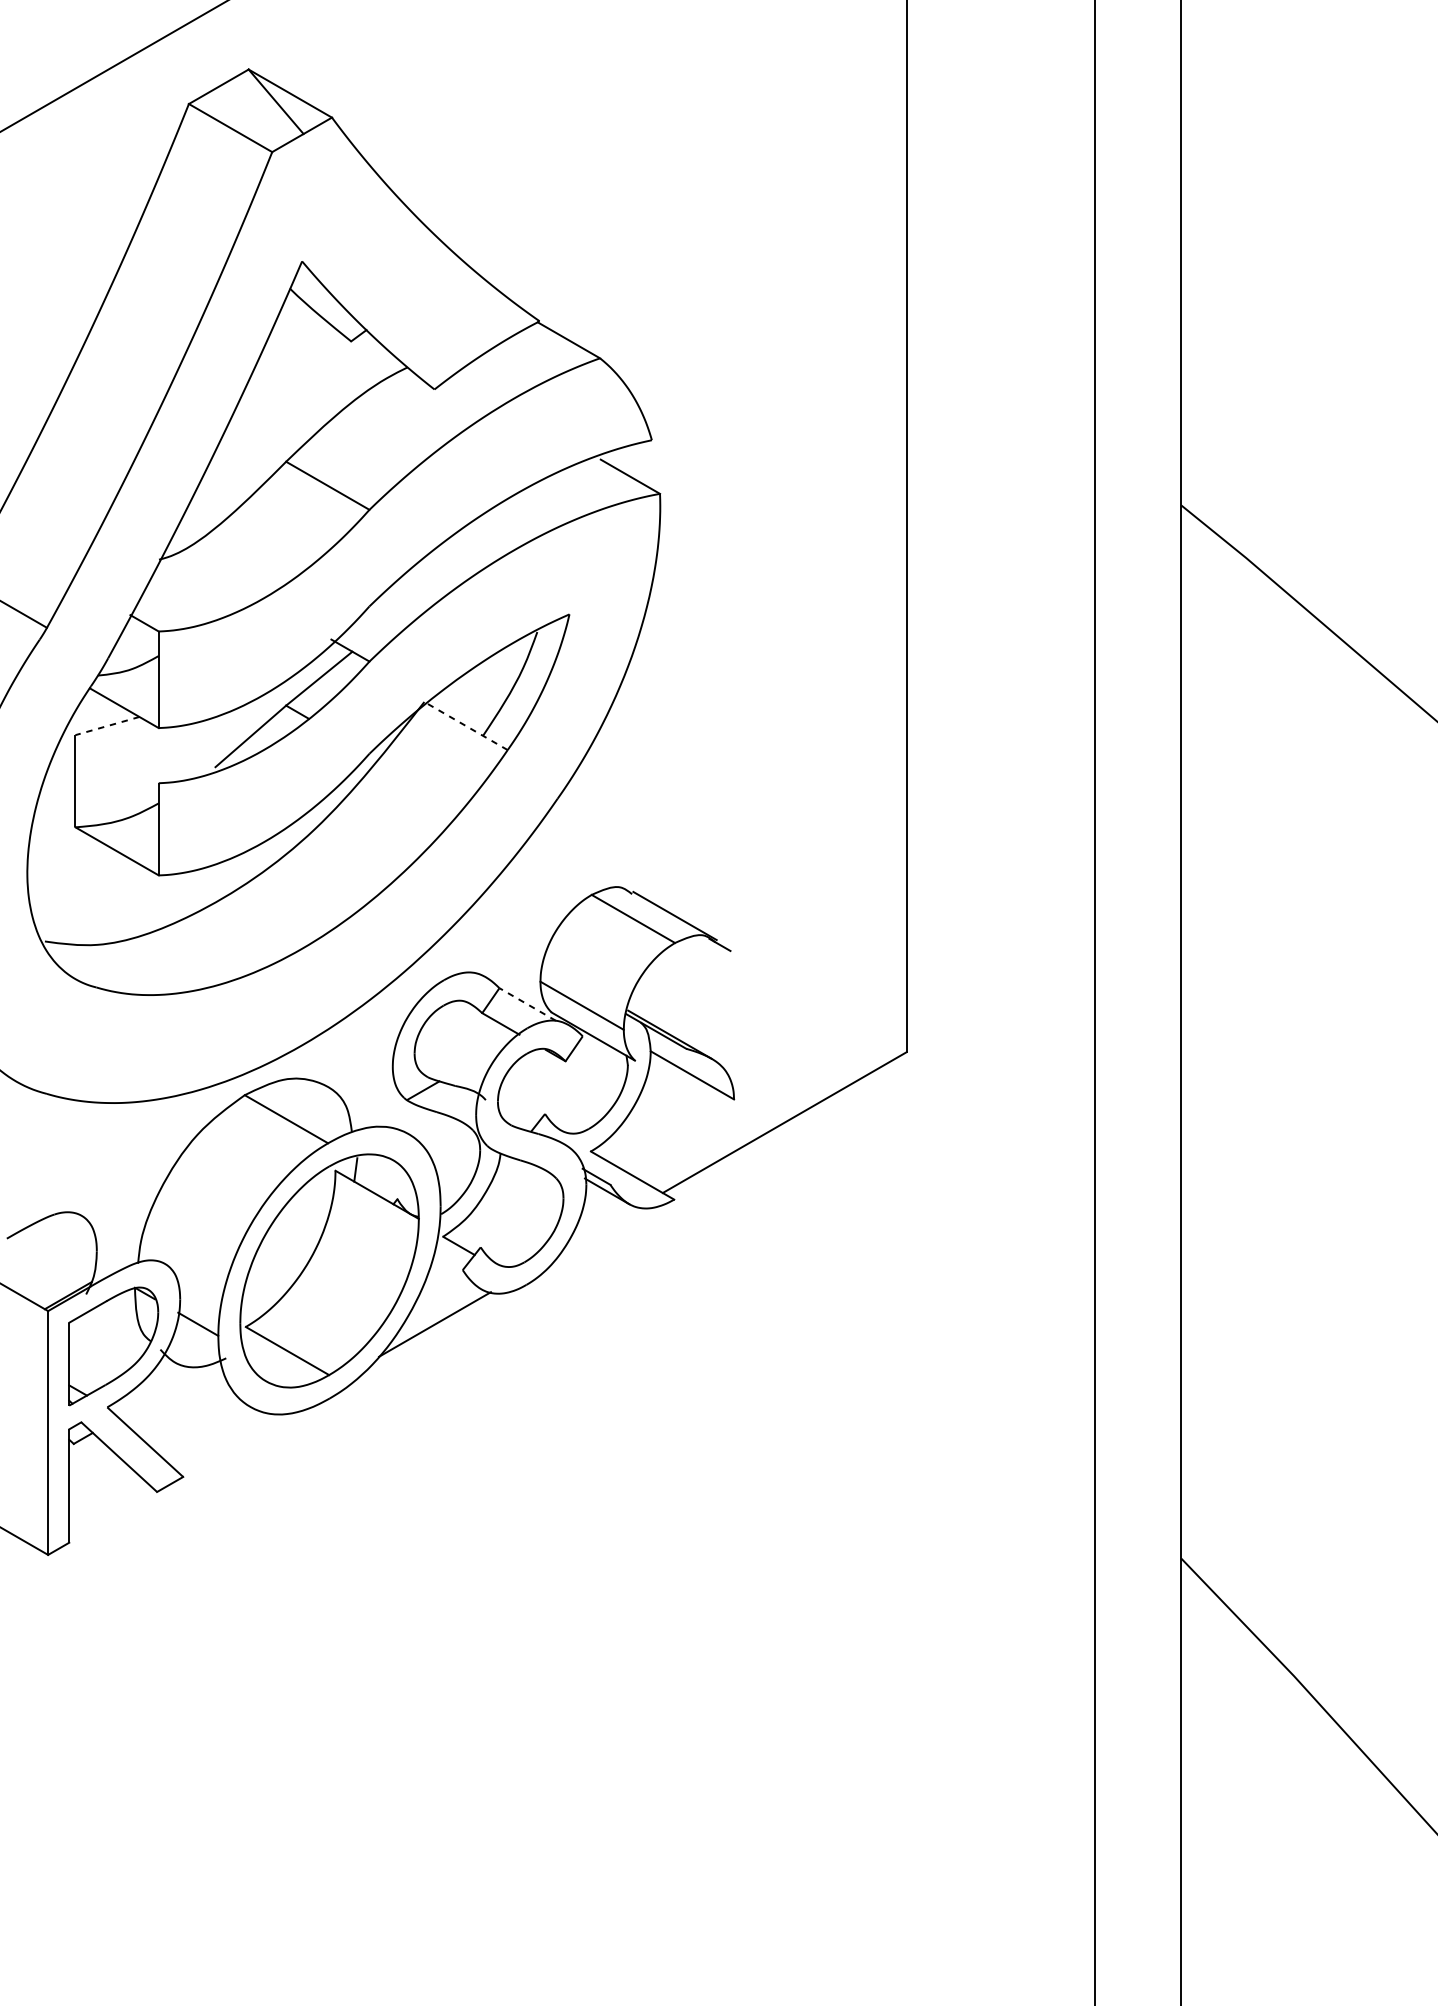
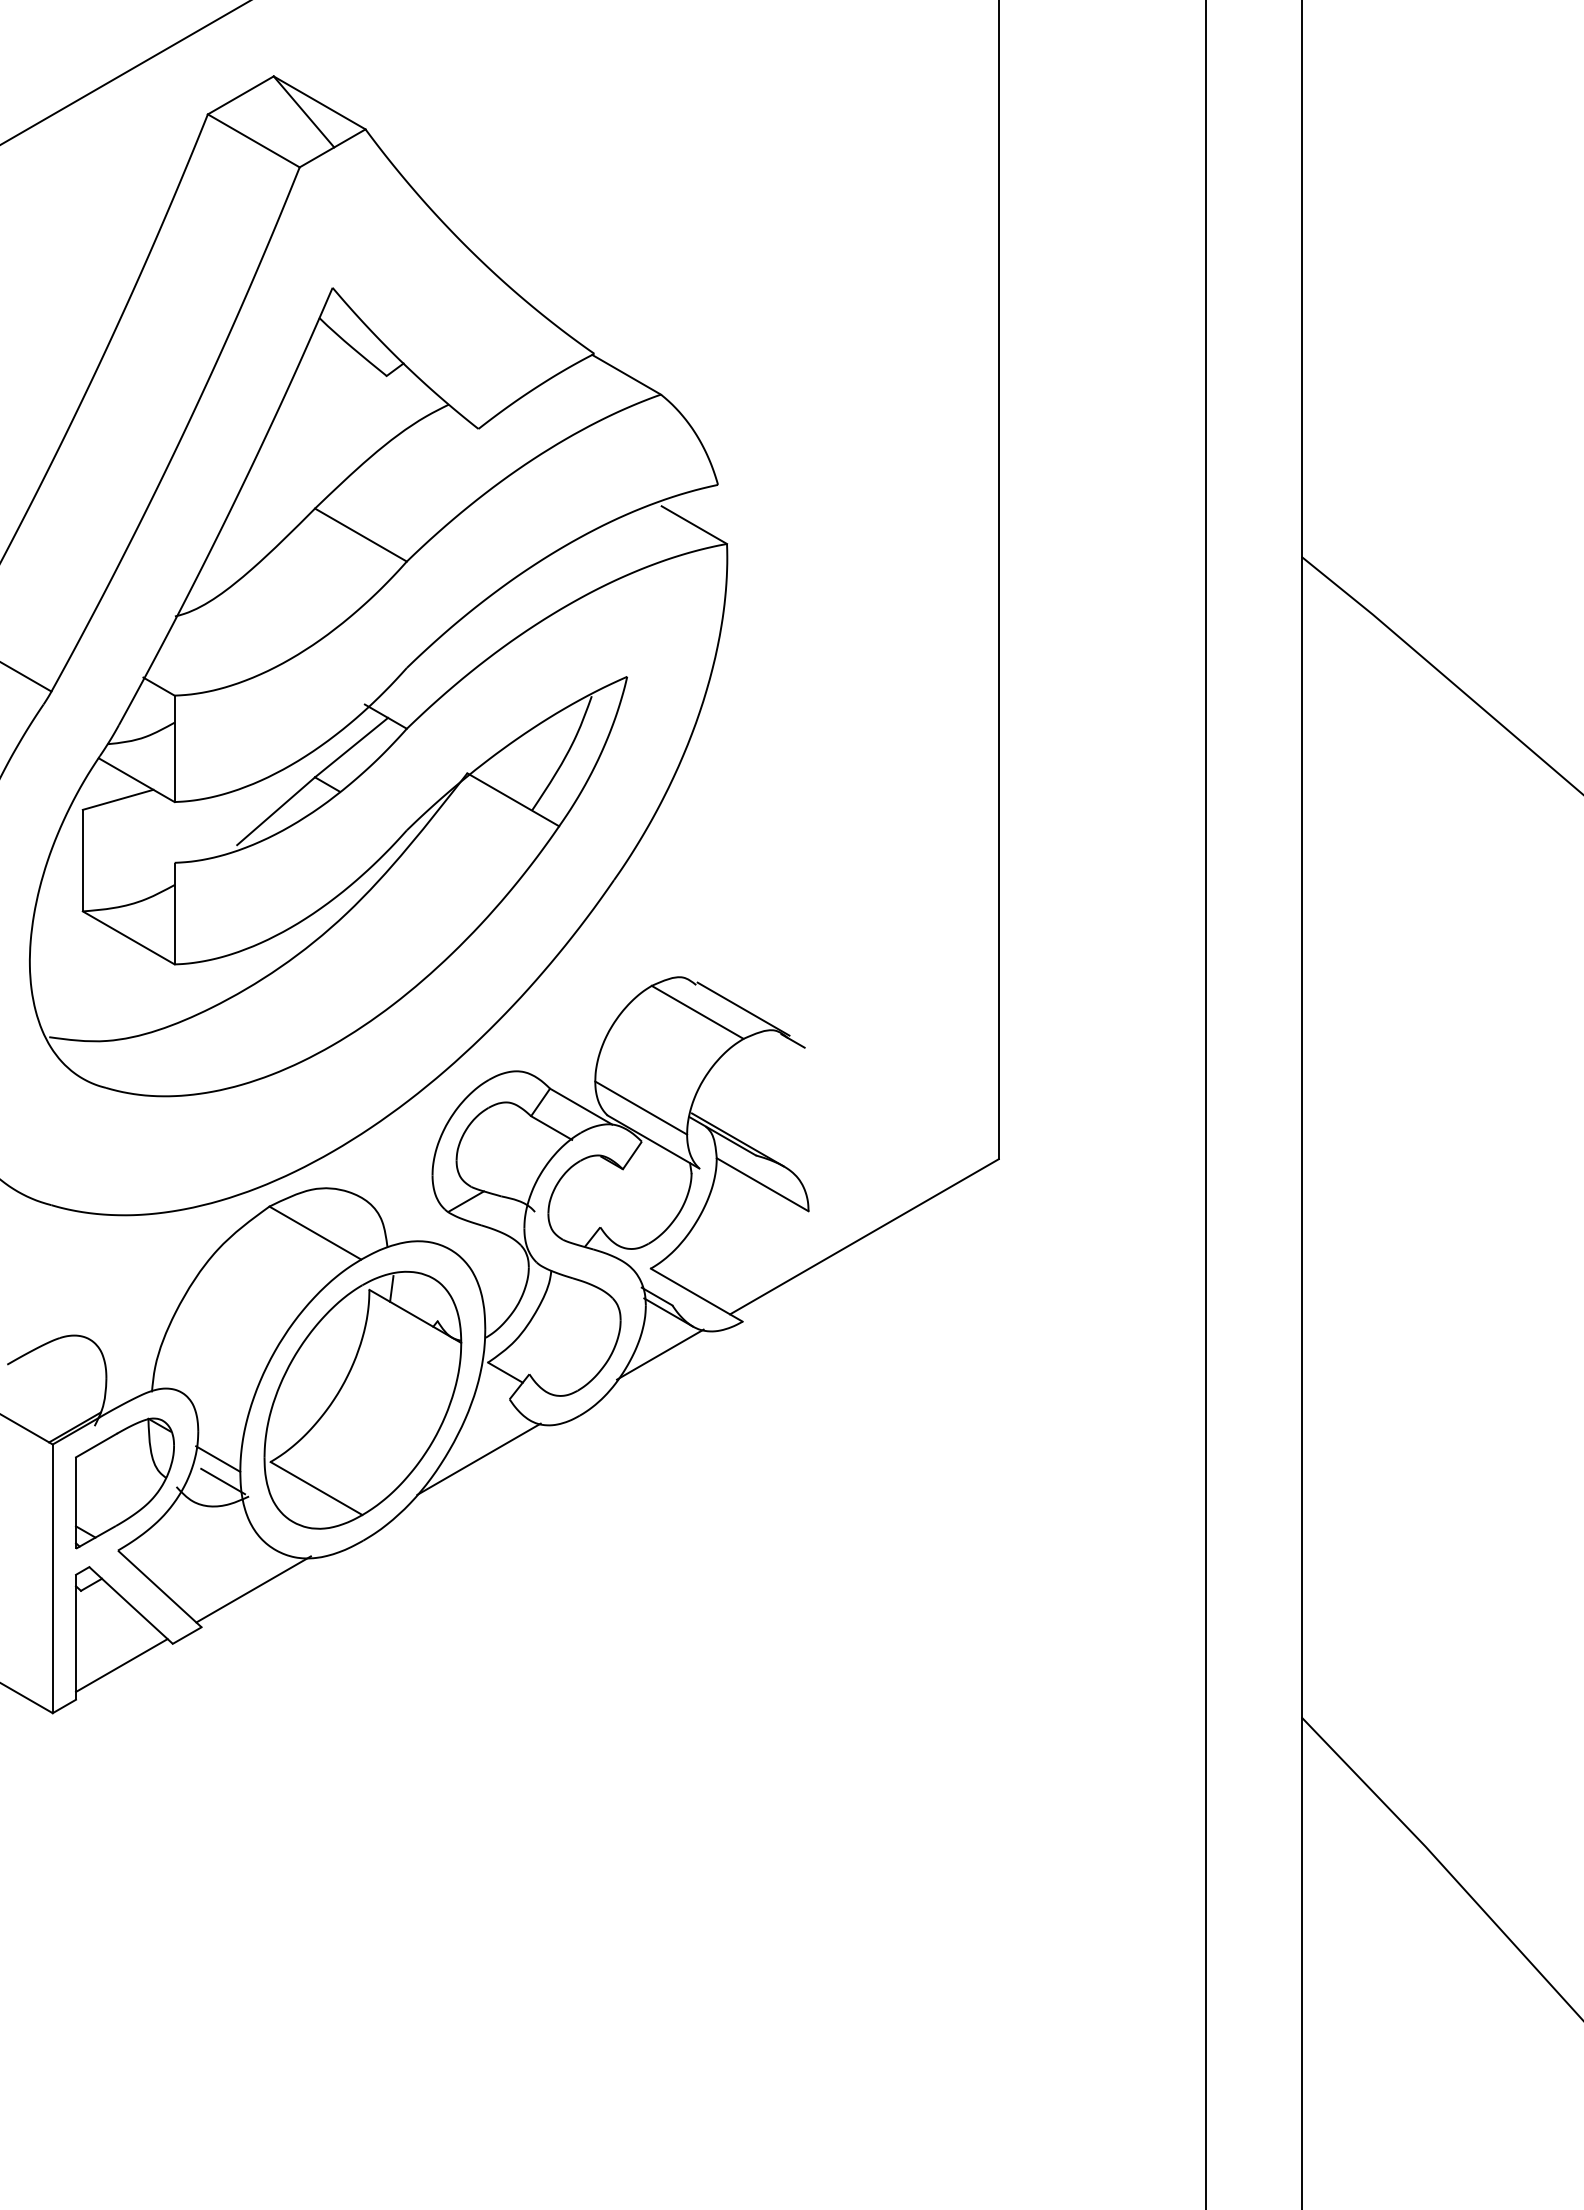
line: (107, 725) -> (118, 799), dashed -> solid
line: (465, 725) -> (512, 799), dashed -> solid
line: (527, 1004) -> (581, 1106), dashed -> solid
line: (599, 1229) -> (660, 1354), added
line: (203, 1344) -> (223, 1481), added
line: (230, 1442) -> (253, 1589), added
line: (110, 1511) -> (121, 1665), added

